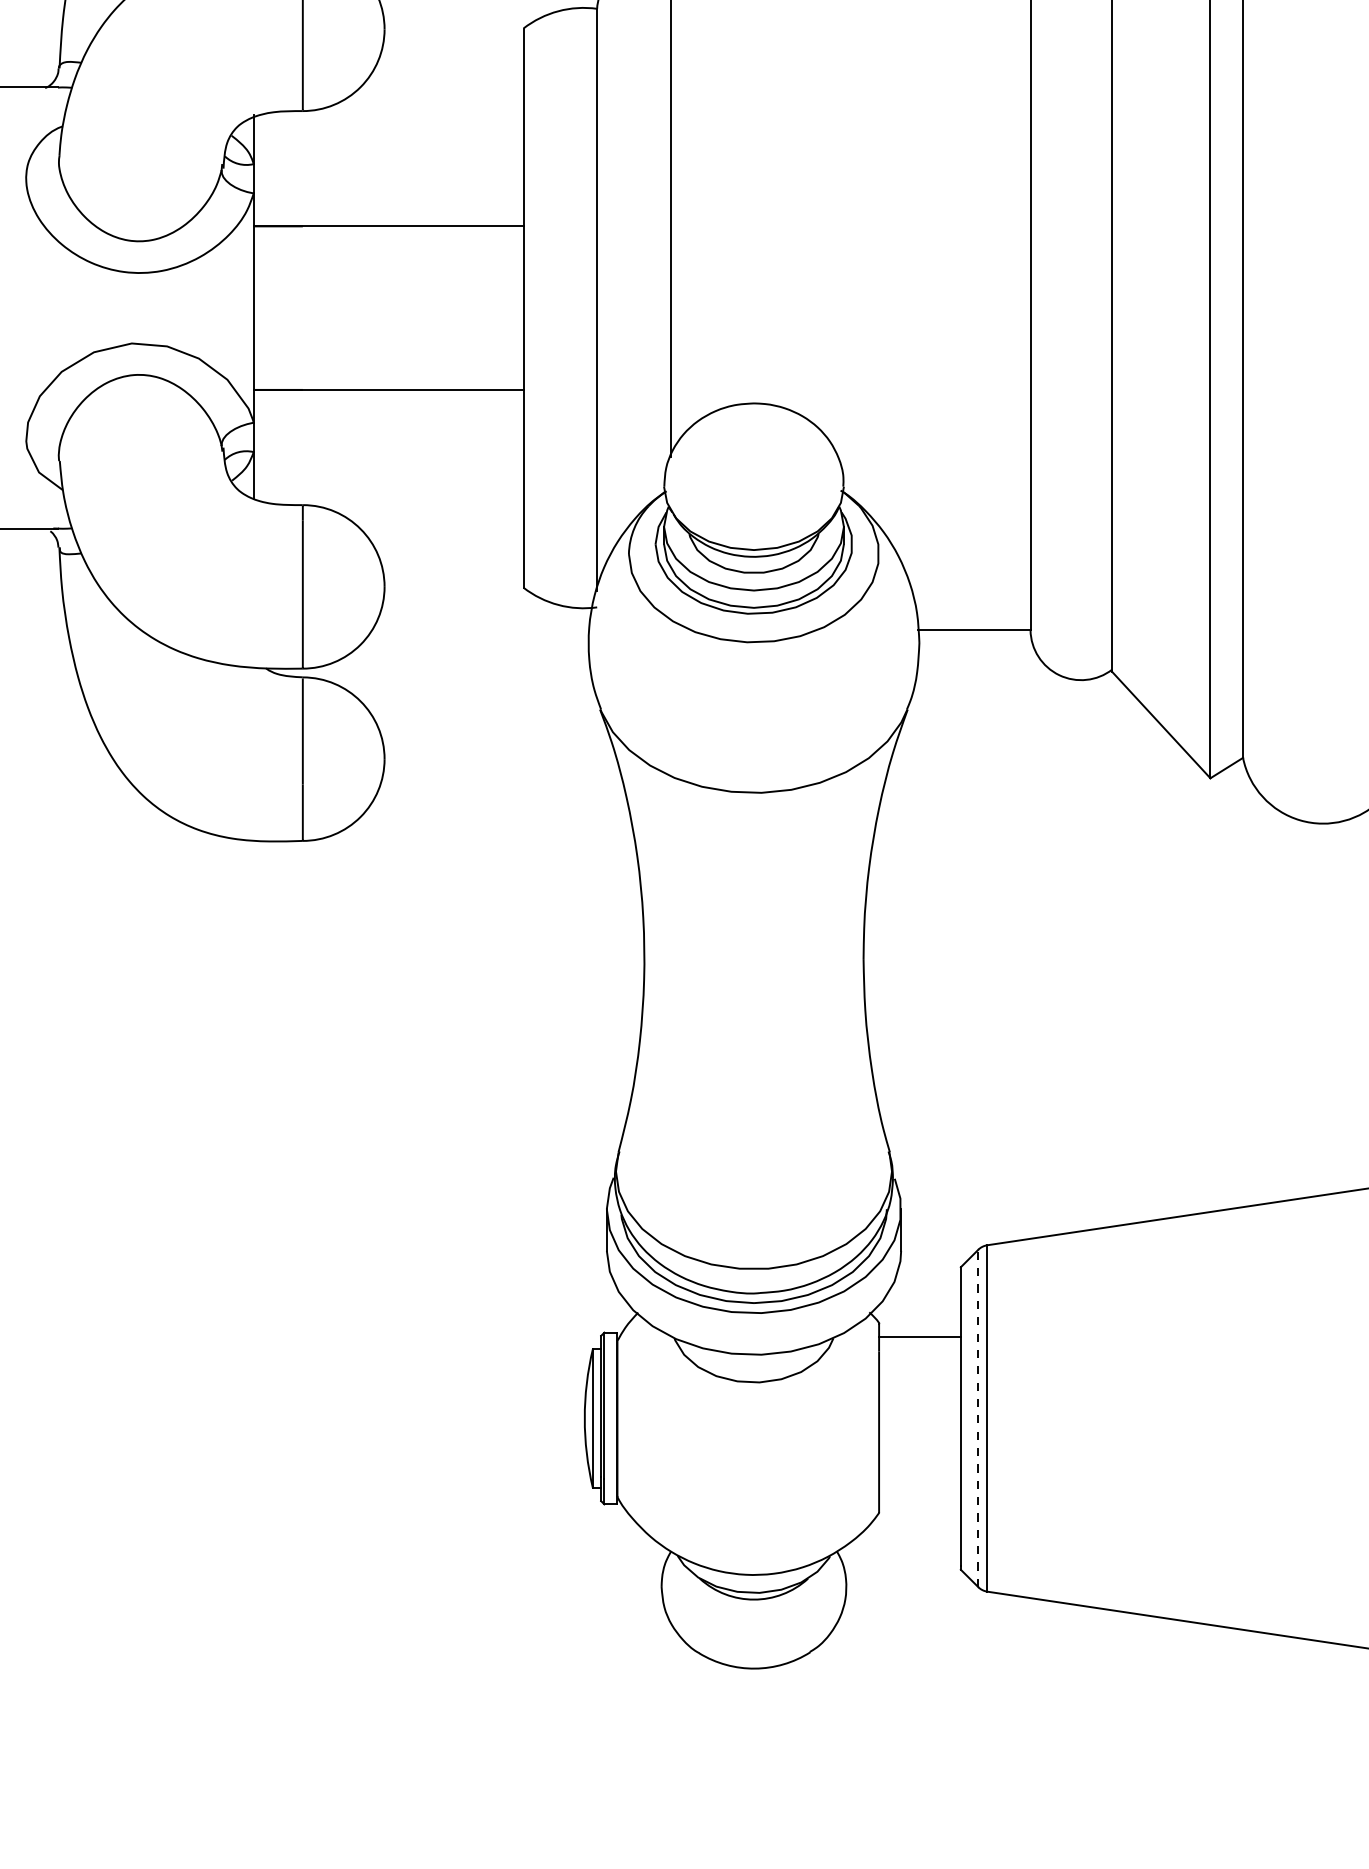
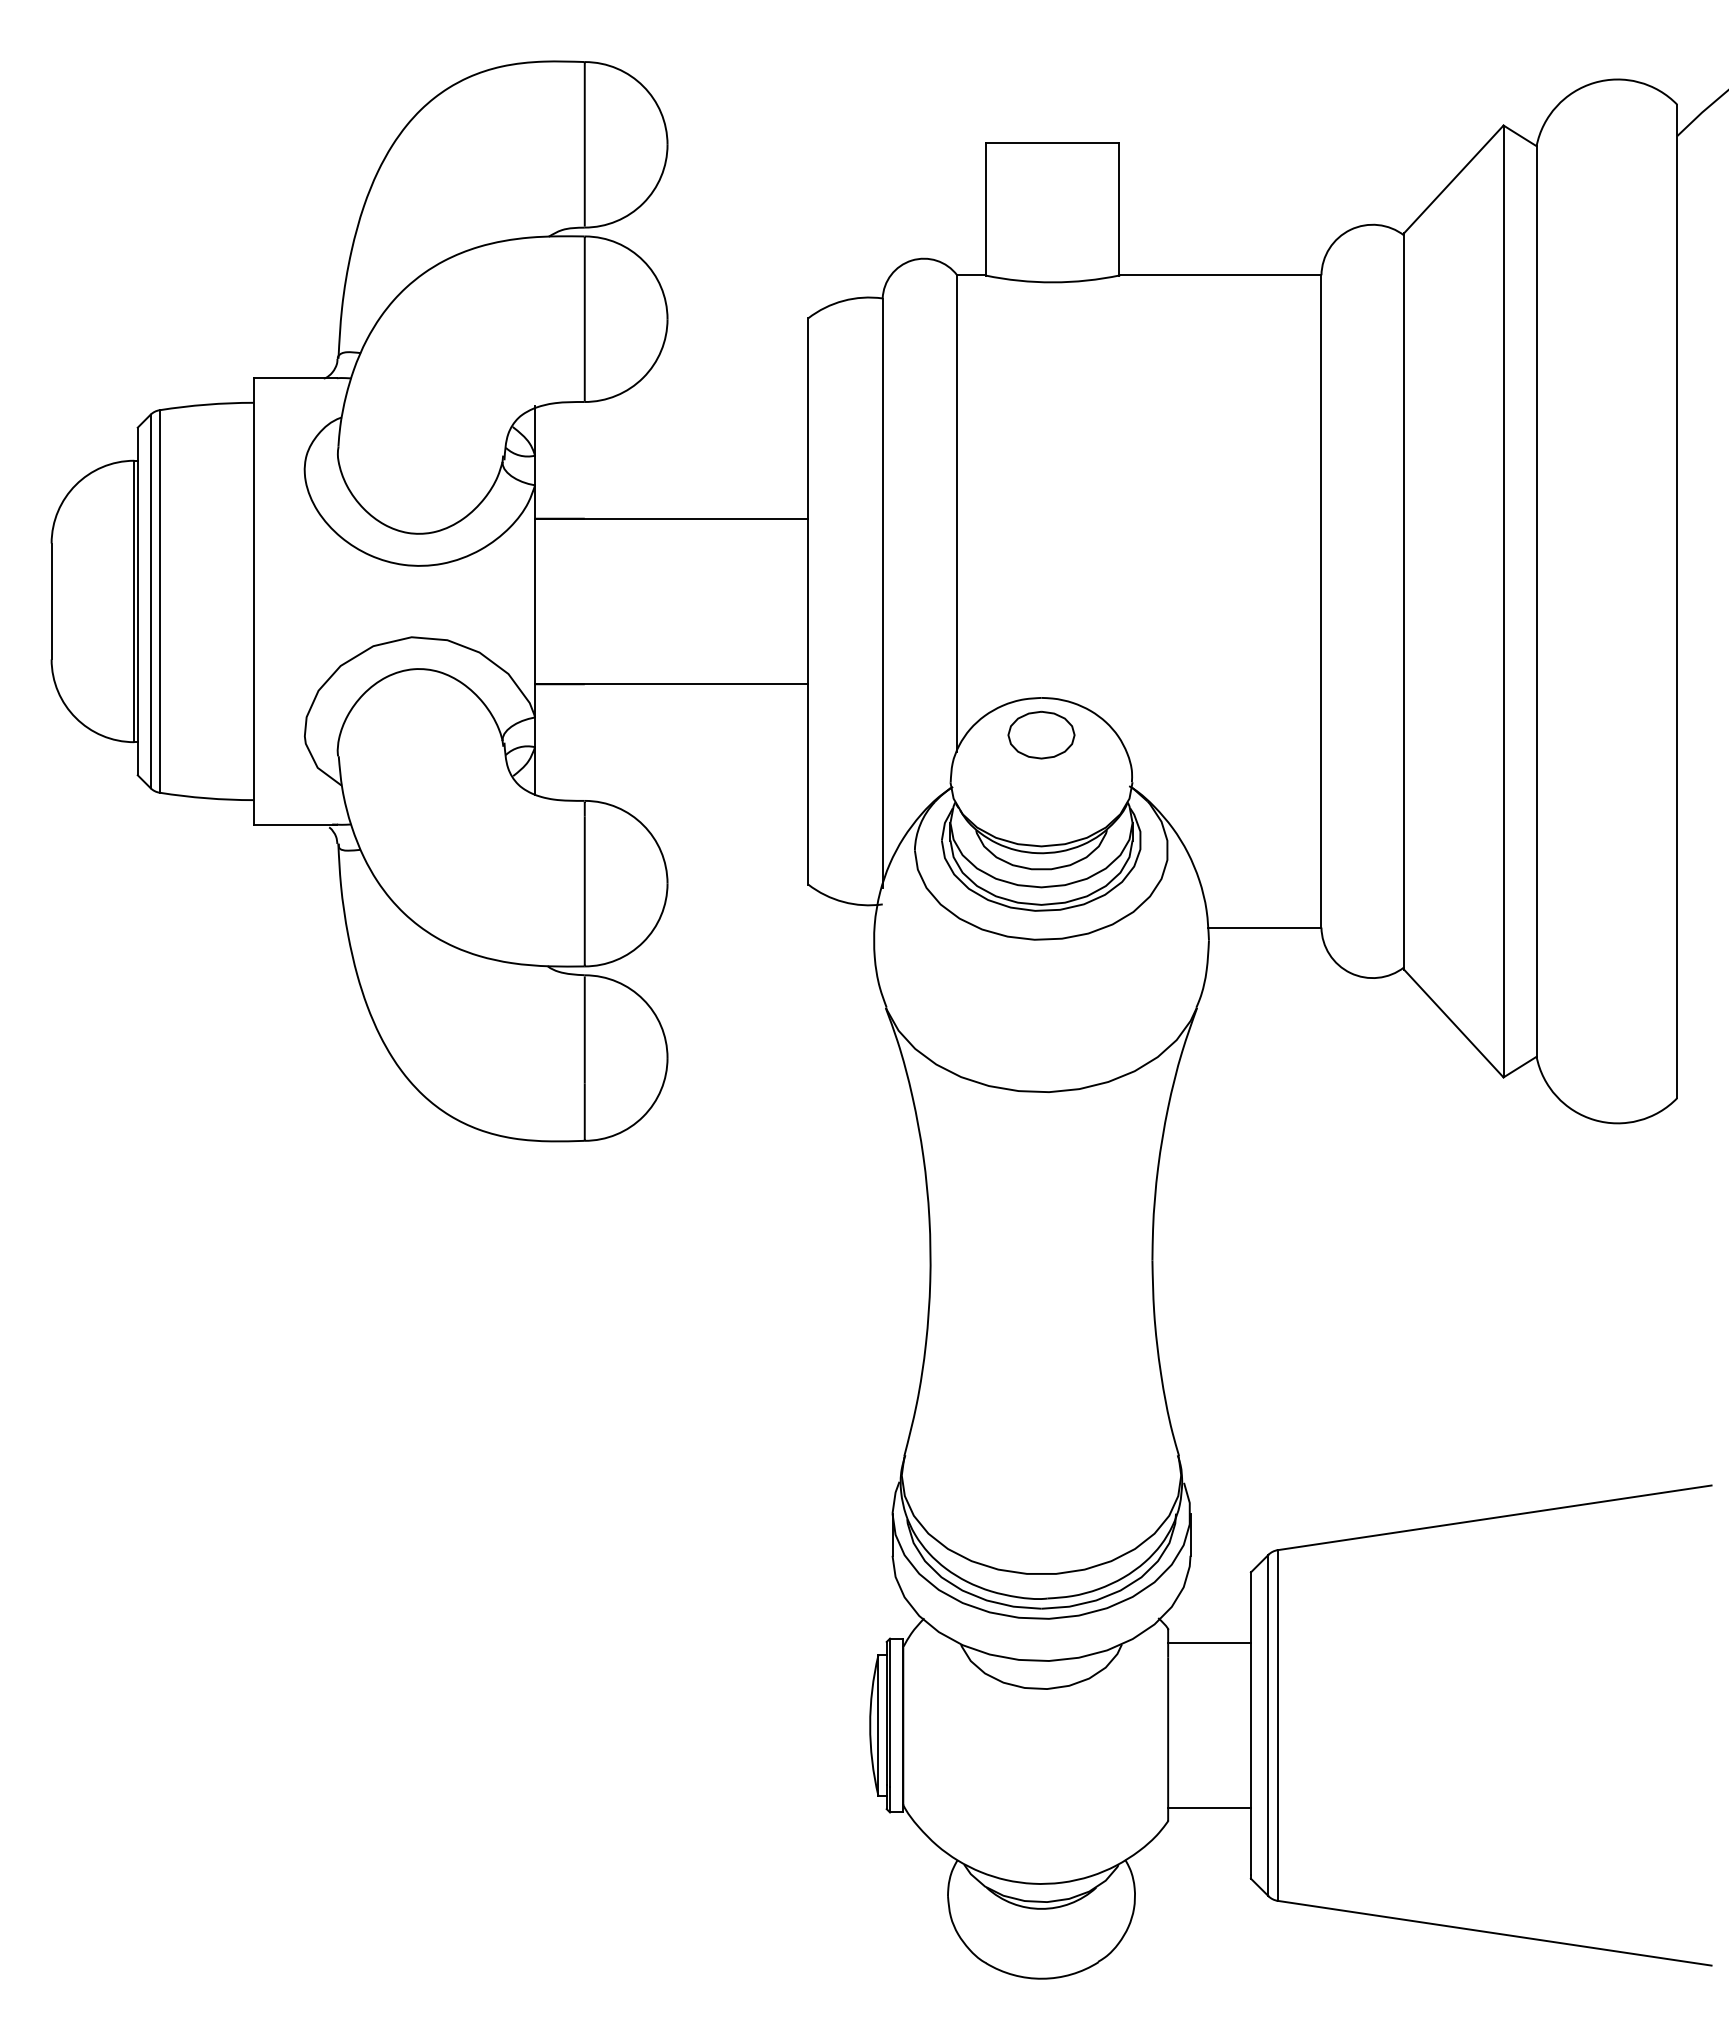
part: (753, 439) -> (1041, 734), added
line: (978, 1418) -> (1268, 1725), dashed -> solid
line: (919, 1500) -> (1209, 1808), added

